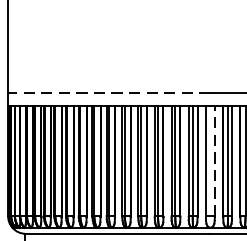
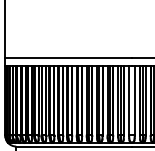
line: (109, 91) -> (68, 57), dashed -> solid
line: (214, 160) -> (134, 100), dashed -> solid

